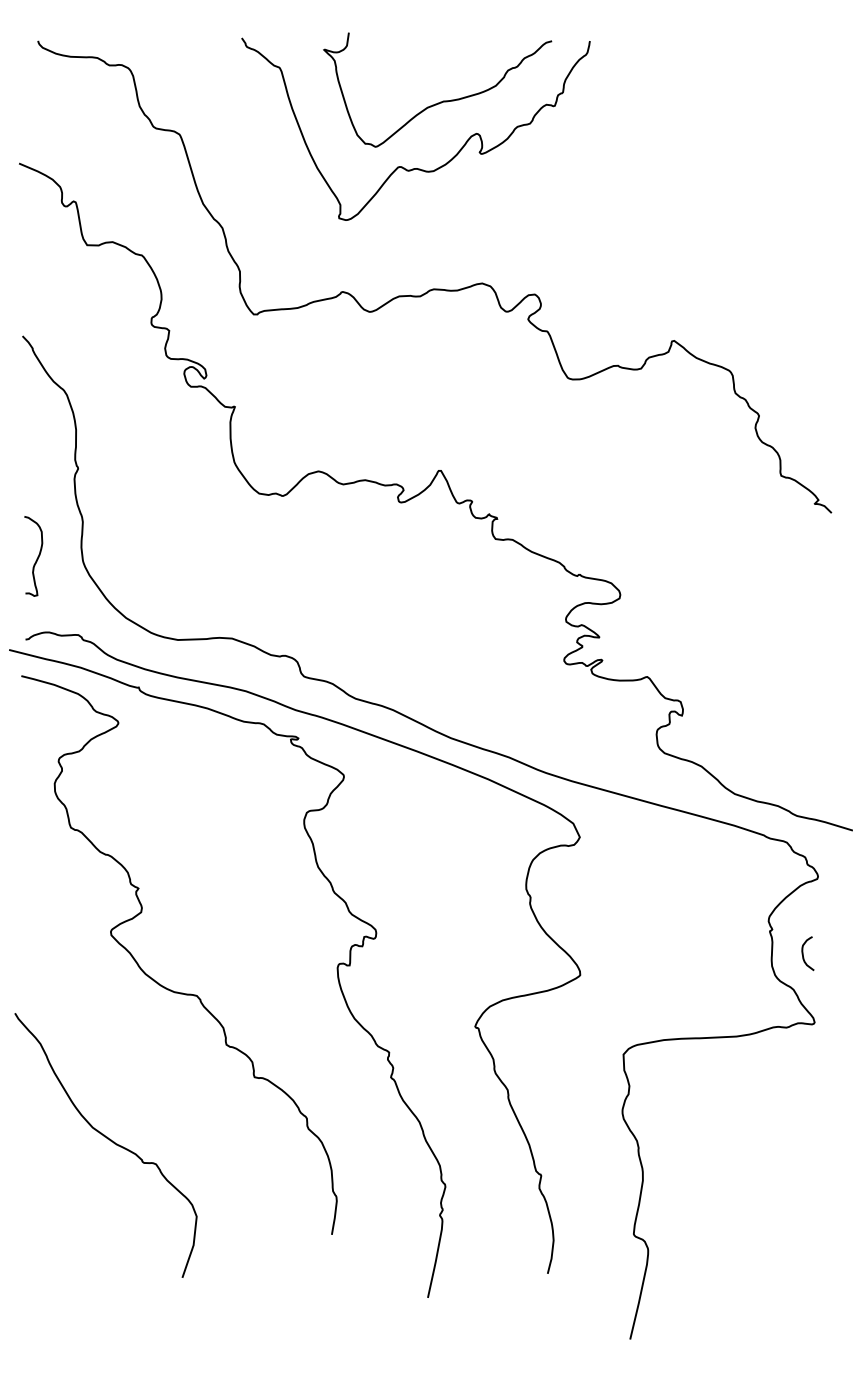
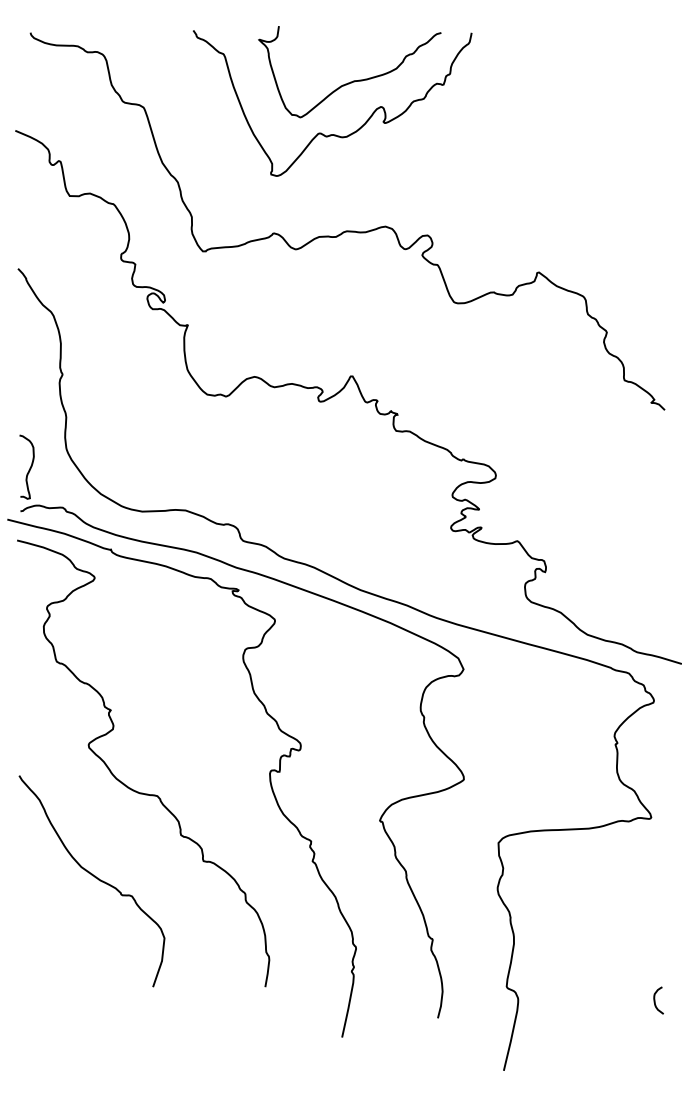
curve: (36, 558) -> (29, 468), moved
curve: (803, 953) -> (655, 1000), moved
curve: (107, 1139) -> (93, 876), moved

